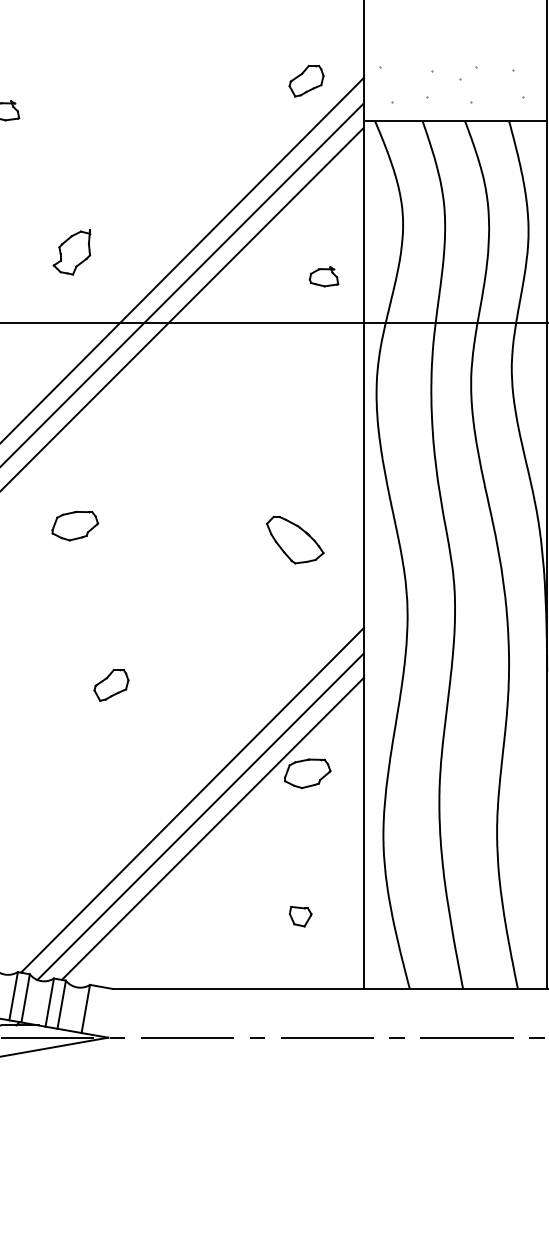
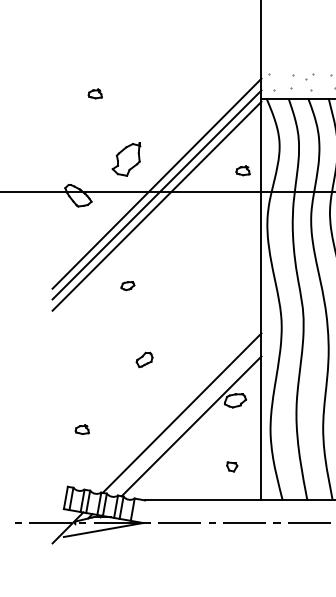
part: (305, 81) -> (234, 80), removed
part: (72, 252) -> (126, 159), size x1.6
part: (74, 524) -> (127, 285), size x0.6
part: (294, 539) -> (229, 292), removed
line: (199, 816) -> (185, 420), removed

